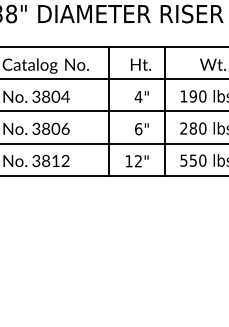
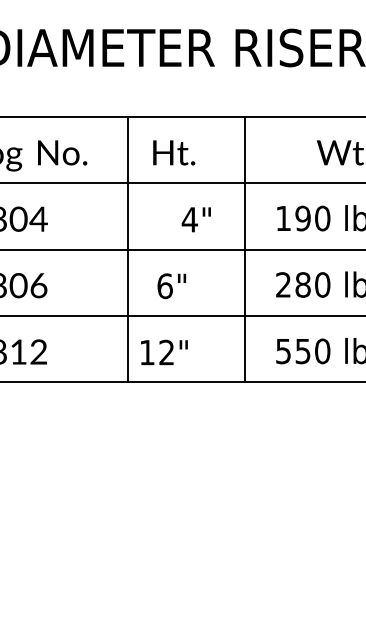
text: (141, 64) -> (175, 152), moved
text: (141, 129) -> (171, 286), moved
text: (137, 161) -> (164, 353), moved

